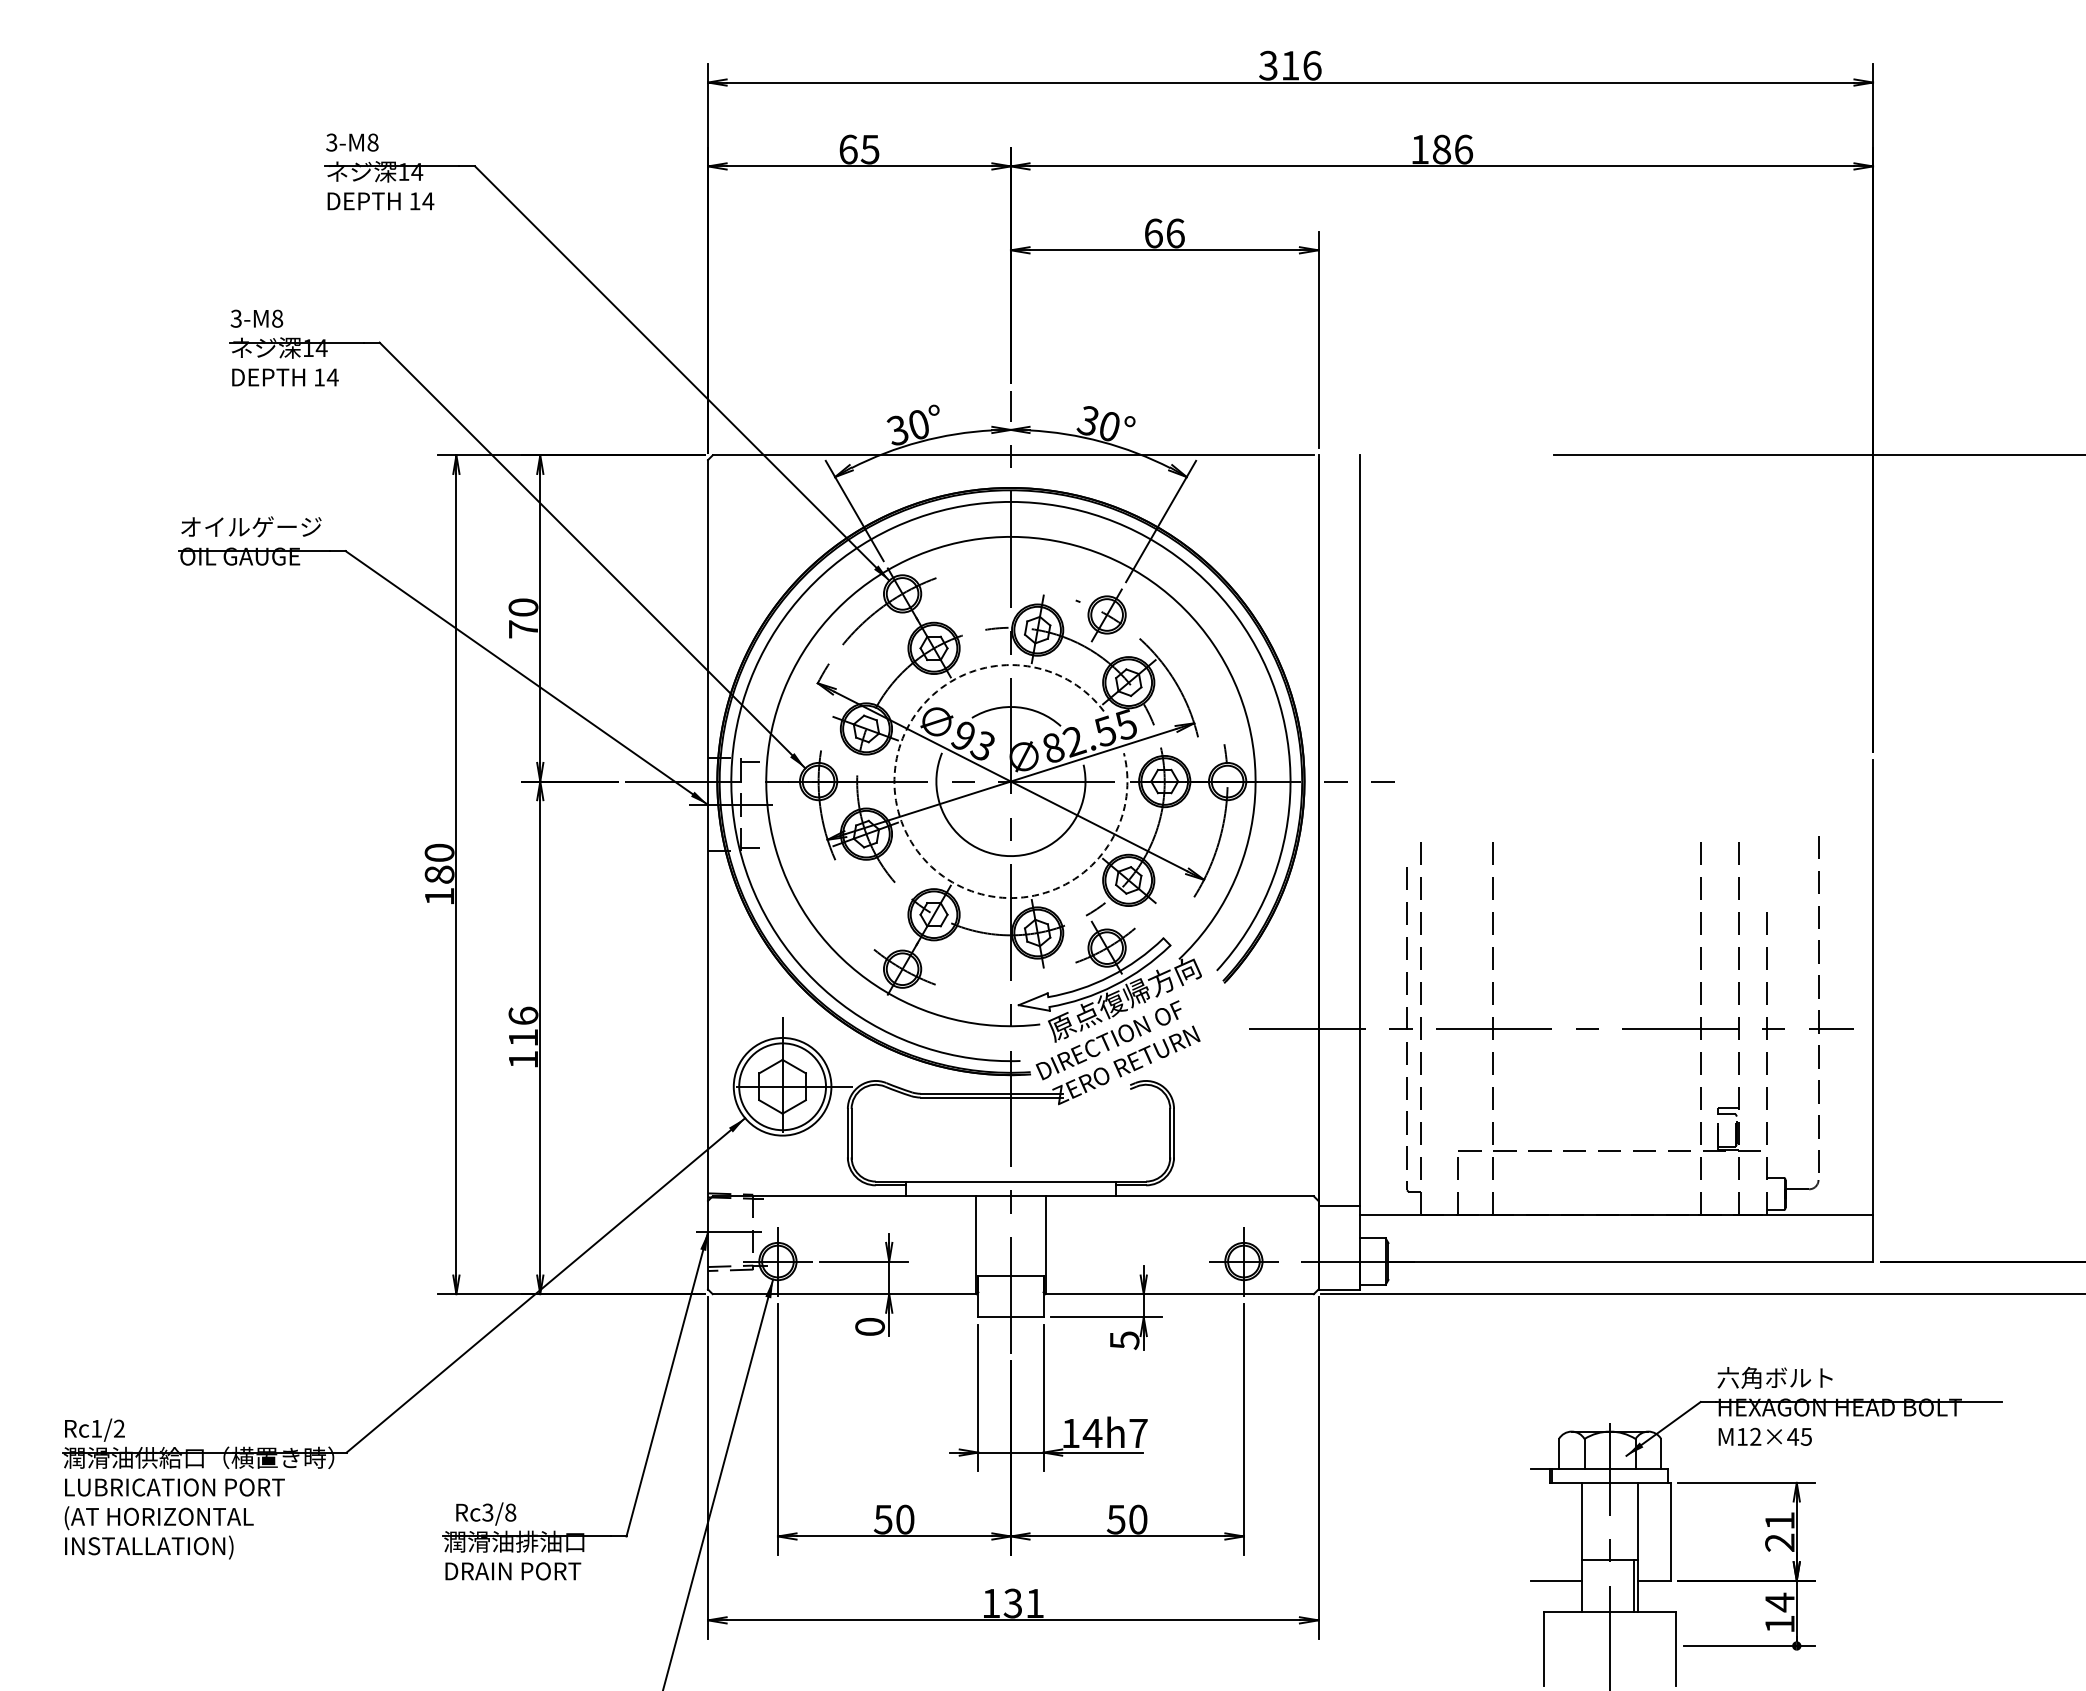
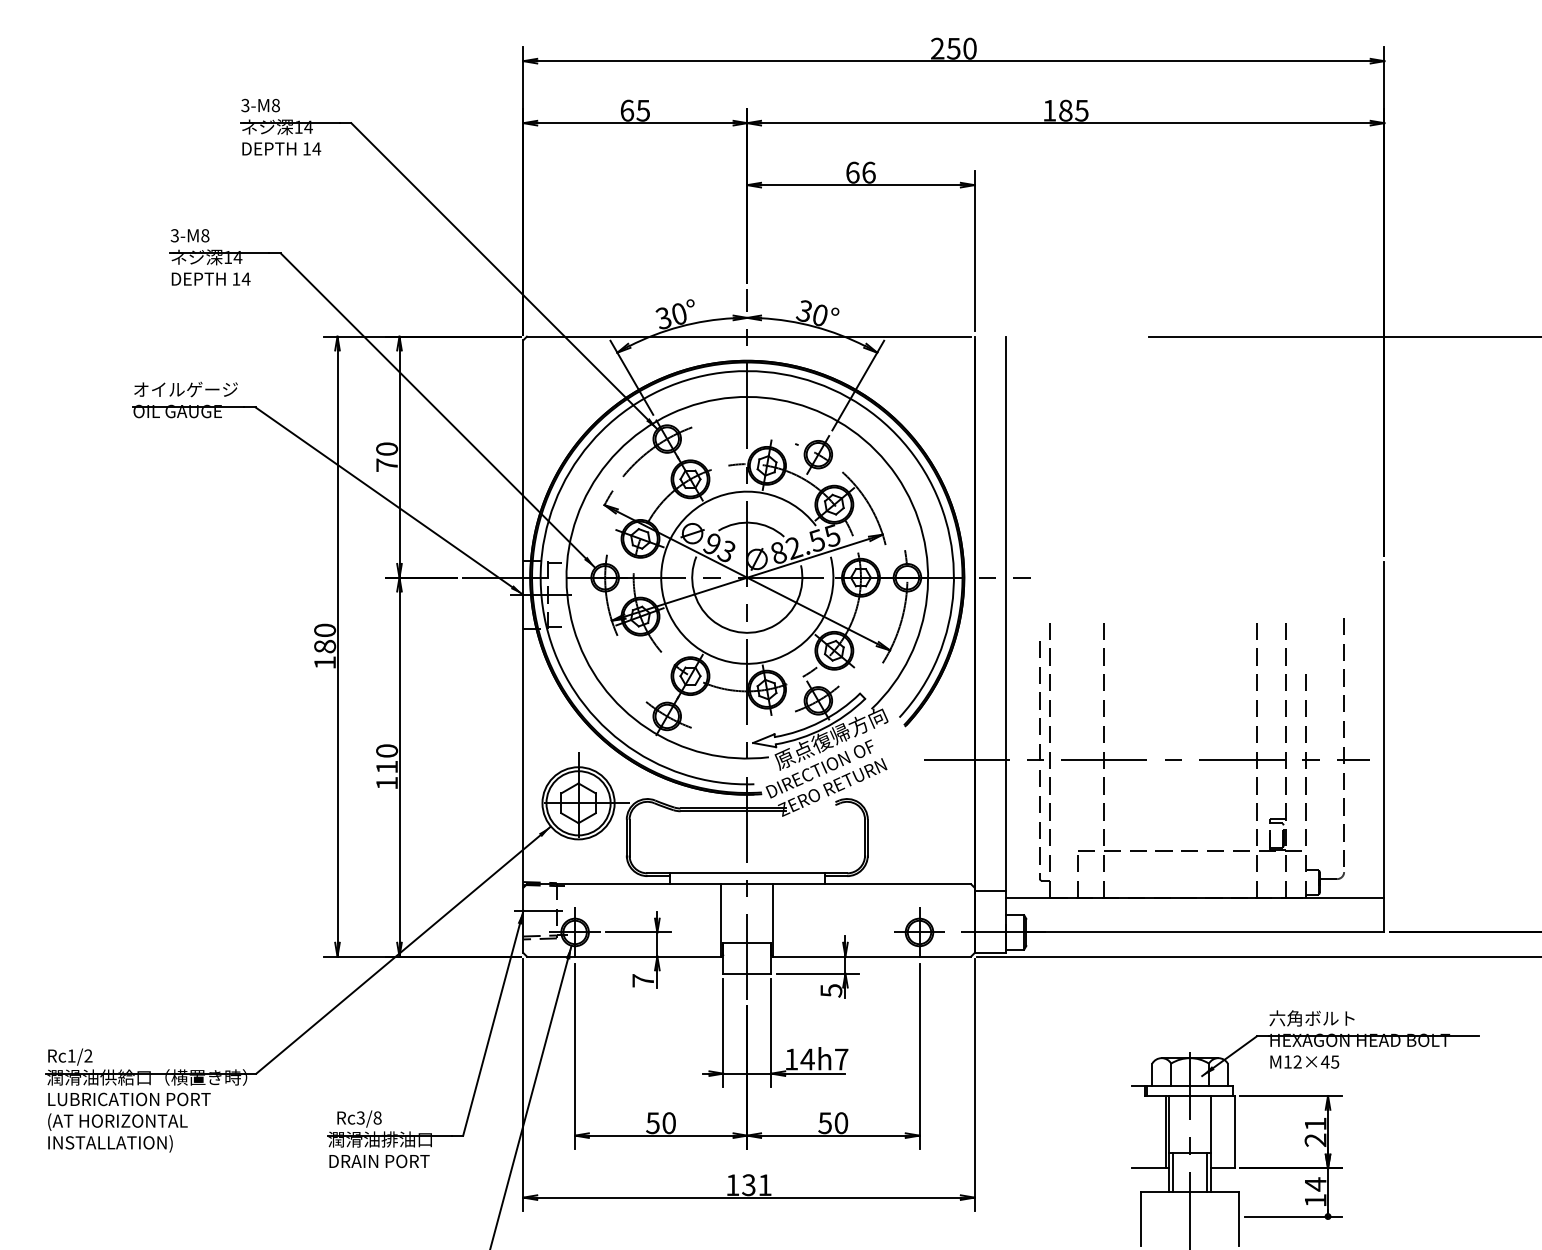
text: (1290, 65) -> (953, 48), 316 -> 250
text: (1463, 149) -> (1081, 110), 186 -> 185
arc: (905, 831) -> (669, 614), dashed -> solid
text: (523, 1015) -> (387, 750), 116 -> 110
text: (869, 1326) -> (642, 980), 0 -> 7
line: (1577, 1531) -> (1165, 1131), added
line: (1586, 1585) -> (1172, 1171), added

